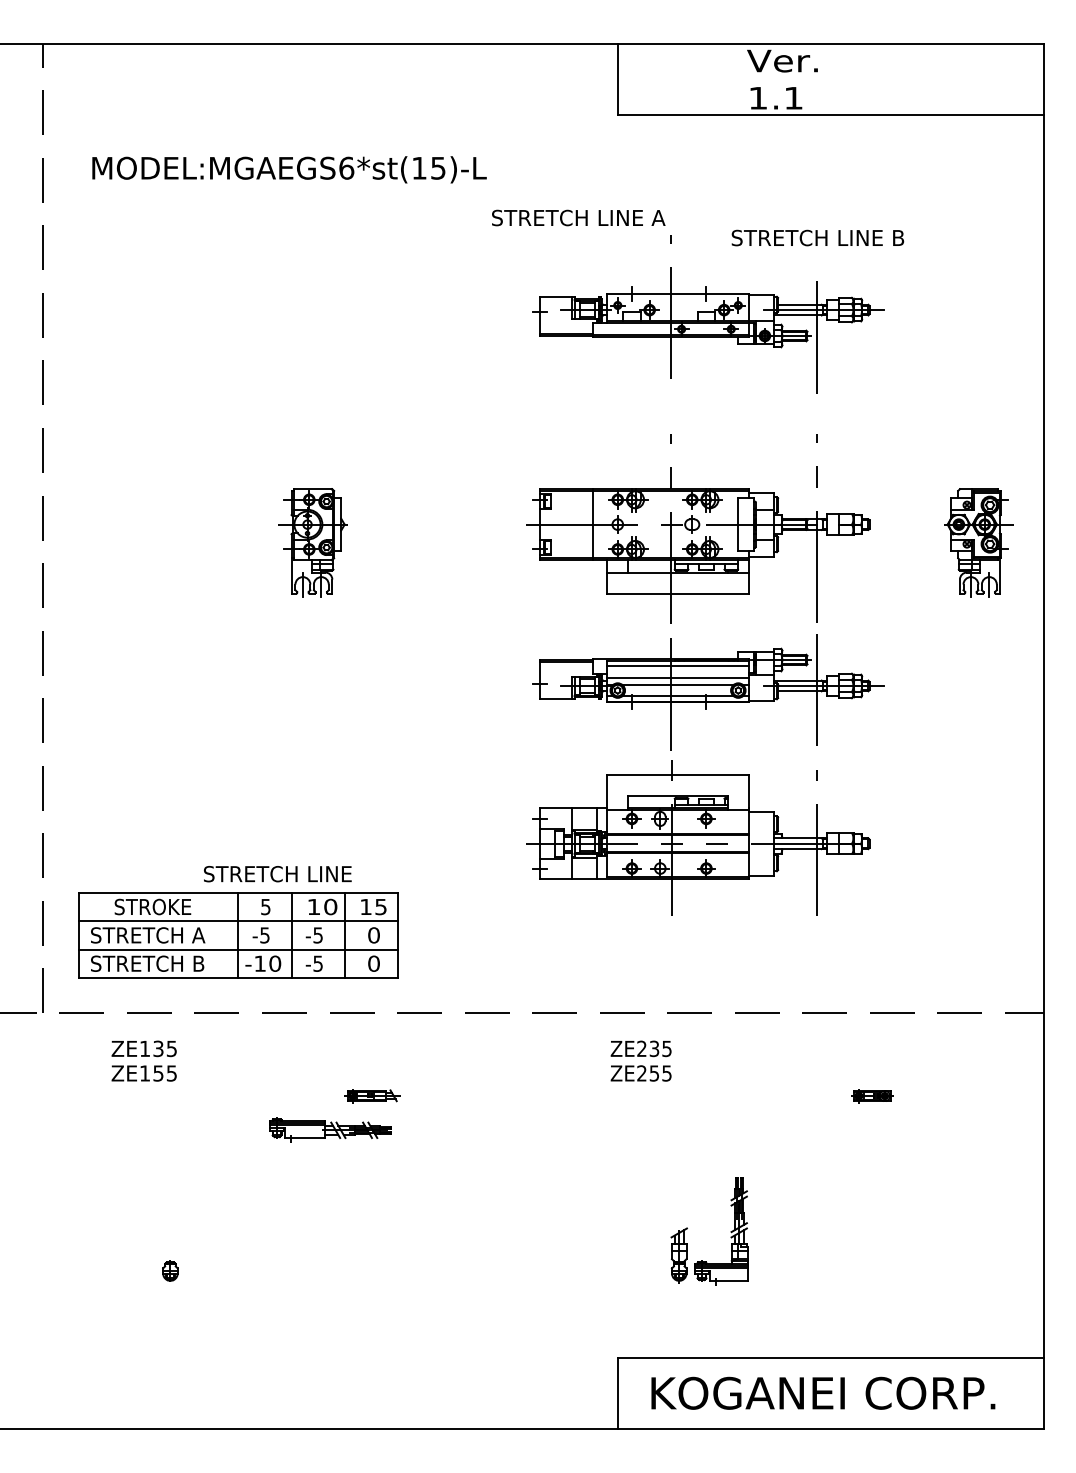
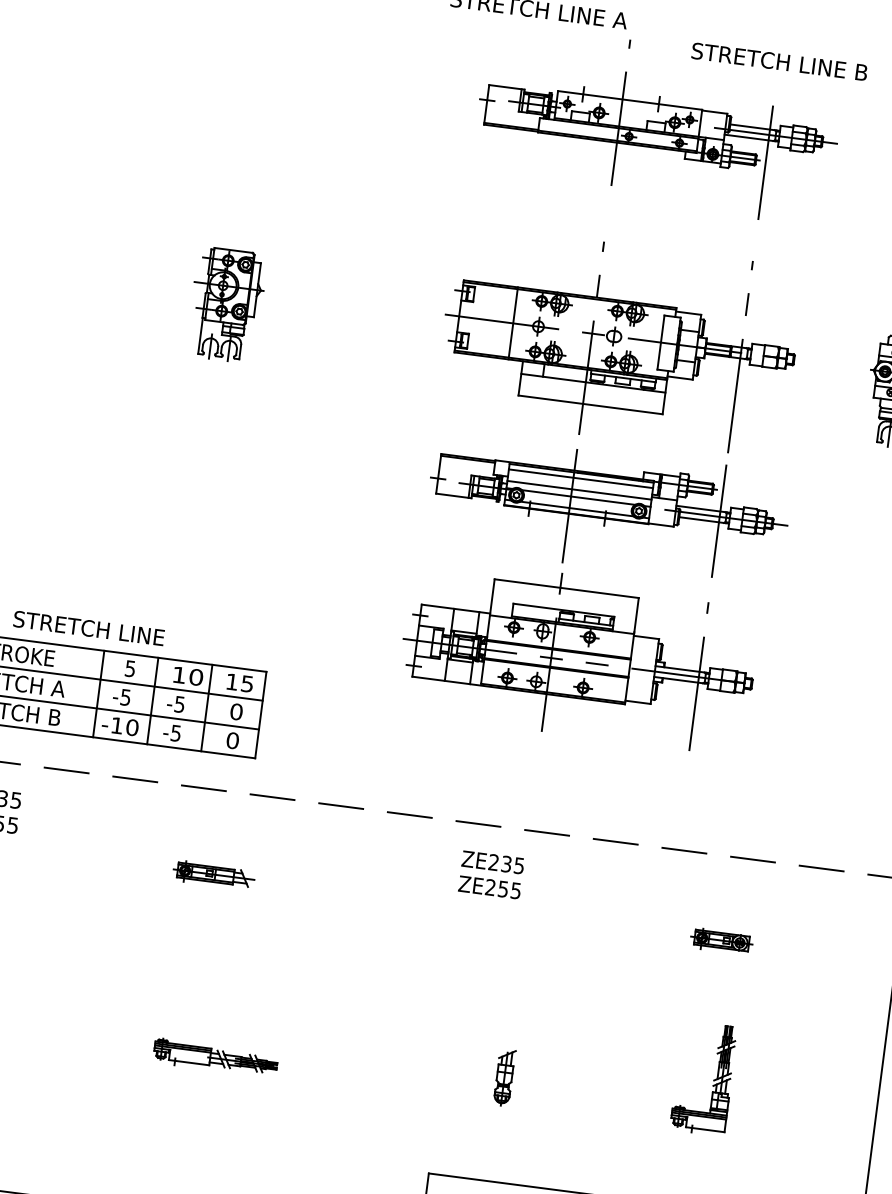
text: (277, 874) -> (88, 628), moved
part: (372, 1095) -> (213, 874), size x1.43
part: (872, 1096) -> (721, 941), size x1.43
part: (330, 1129) -> (215, 1057), moved
part: (730, 1231) -> (713, 1079), moved

